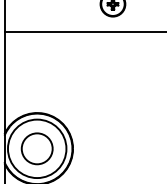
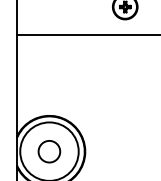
circle: (36, 148) -> (48, 151), size x0.7

